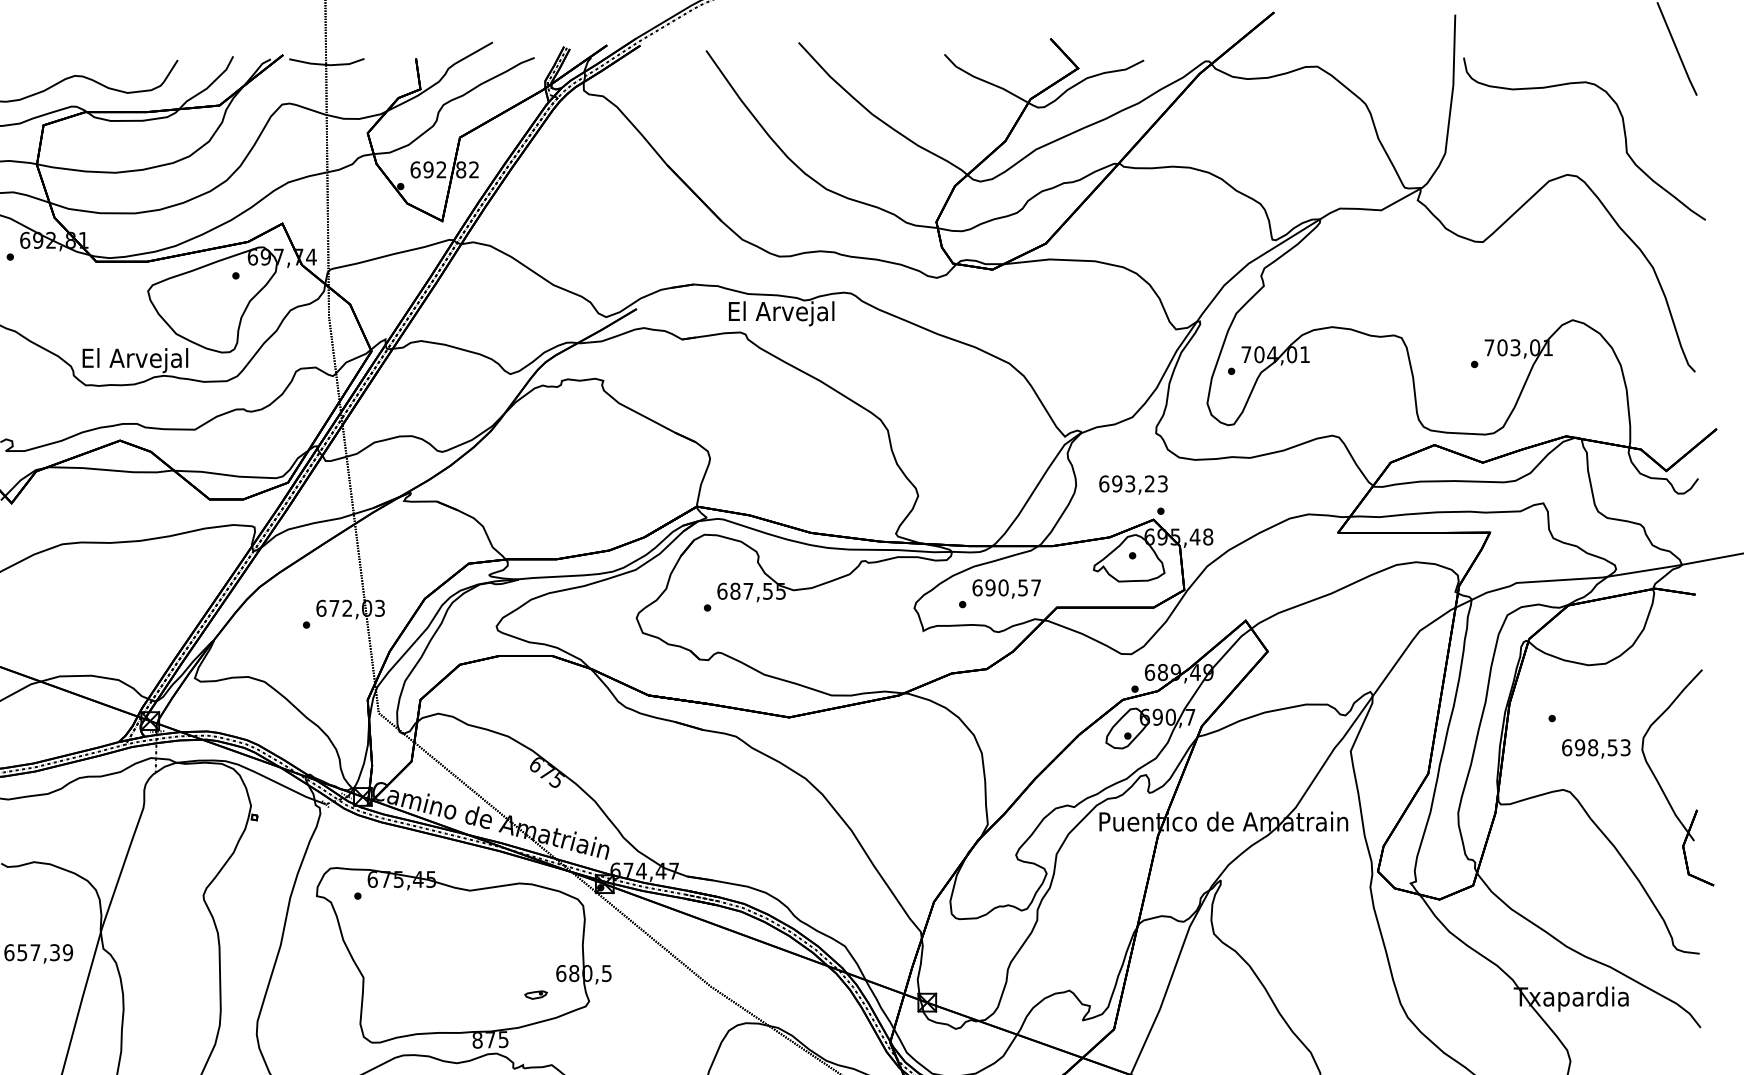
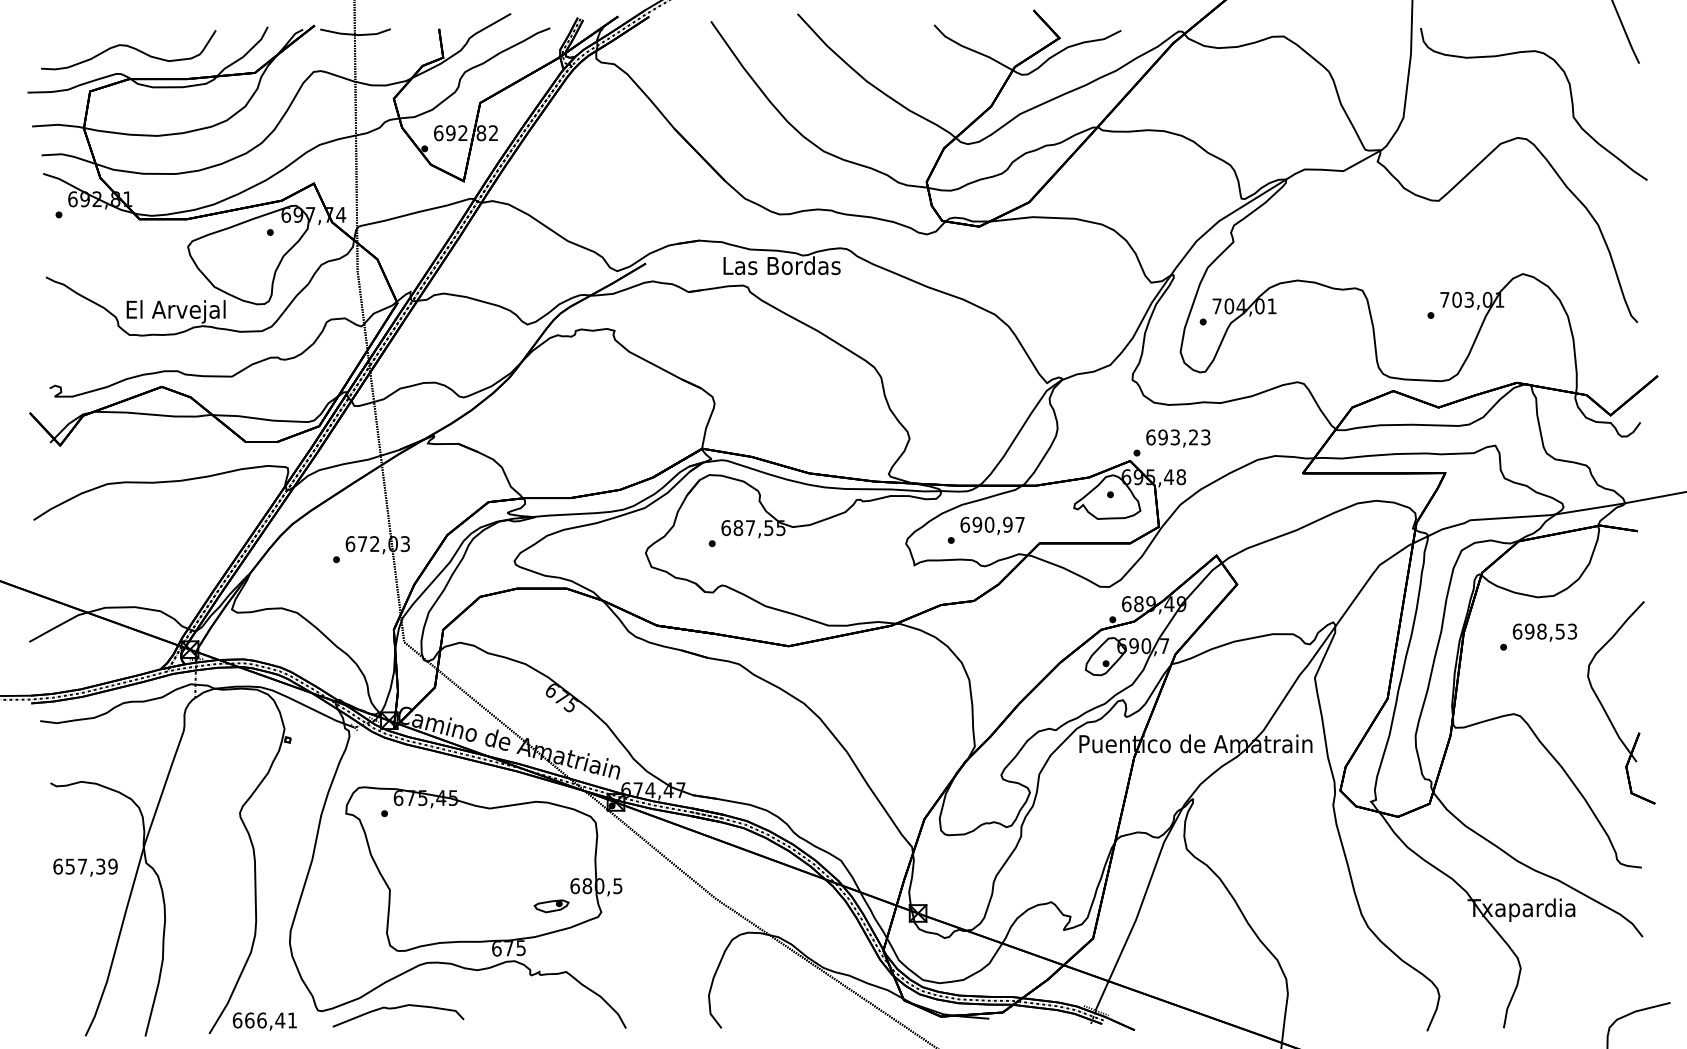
text: (781, 313) -> (781, 267), El Arvejal -> Las Bordas
text: (1133, 485) -> (1178, 438), moved
text: (1022, 587) -> (1007, 524), 690,57 -> 690,97
text: (1595, 748) -> (1544, 632), moved
part: (535, 995) -> (551, 906), size x1.67
text: (477, 1040) -> (496, 948), 875 -> 675

